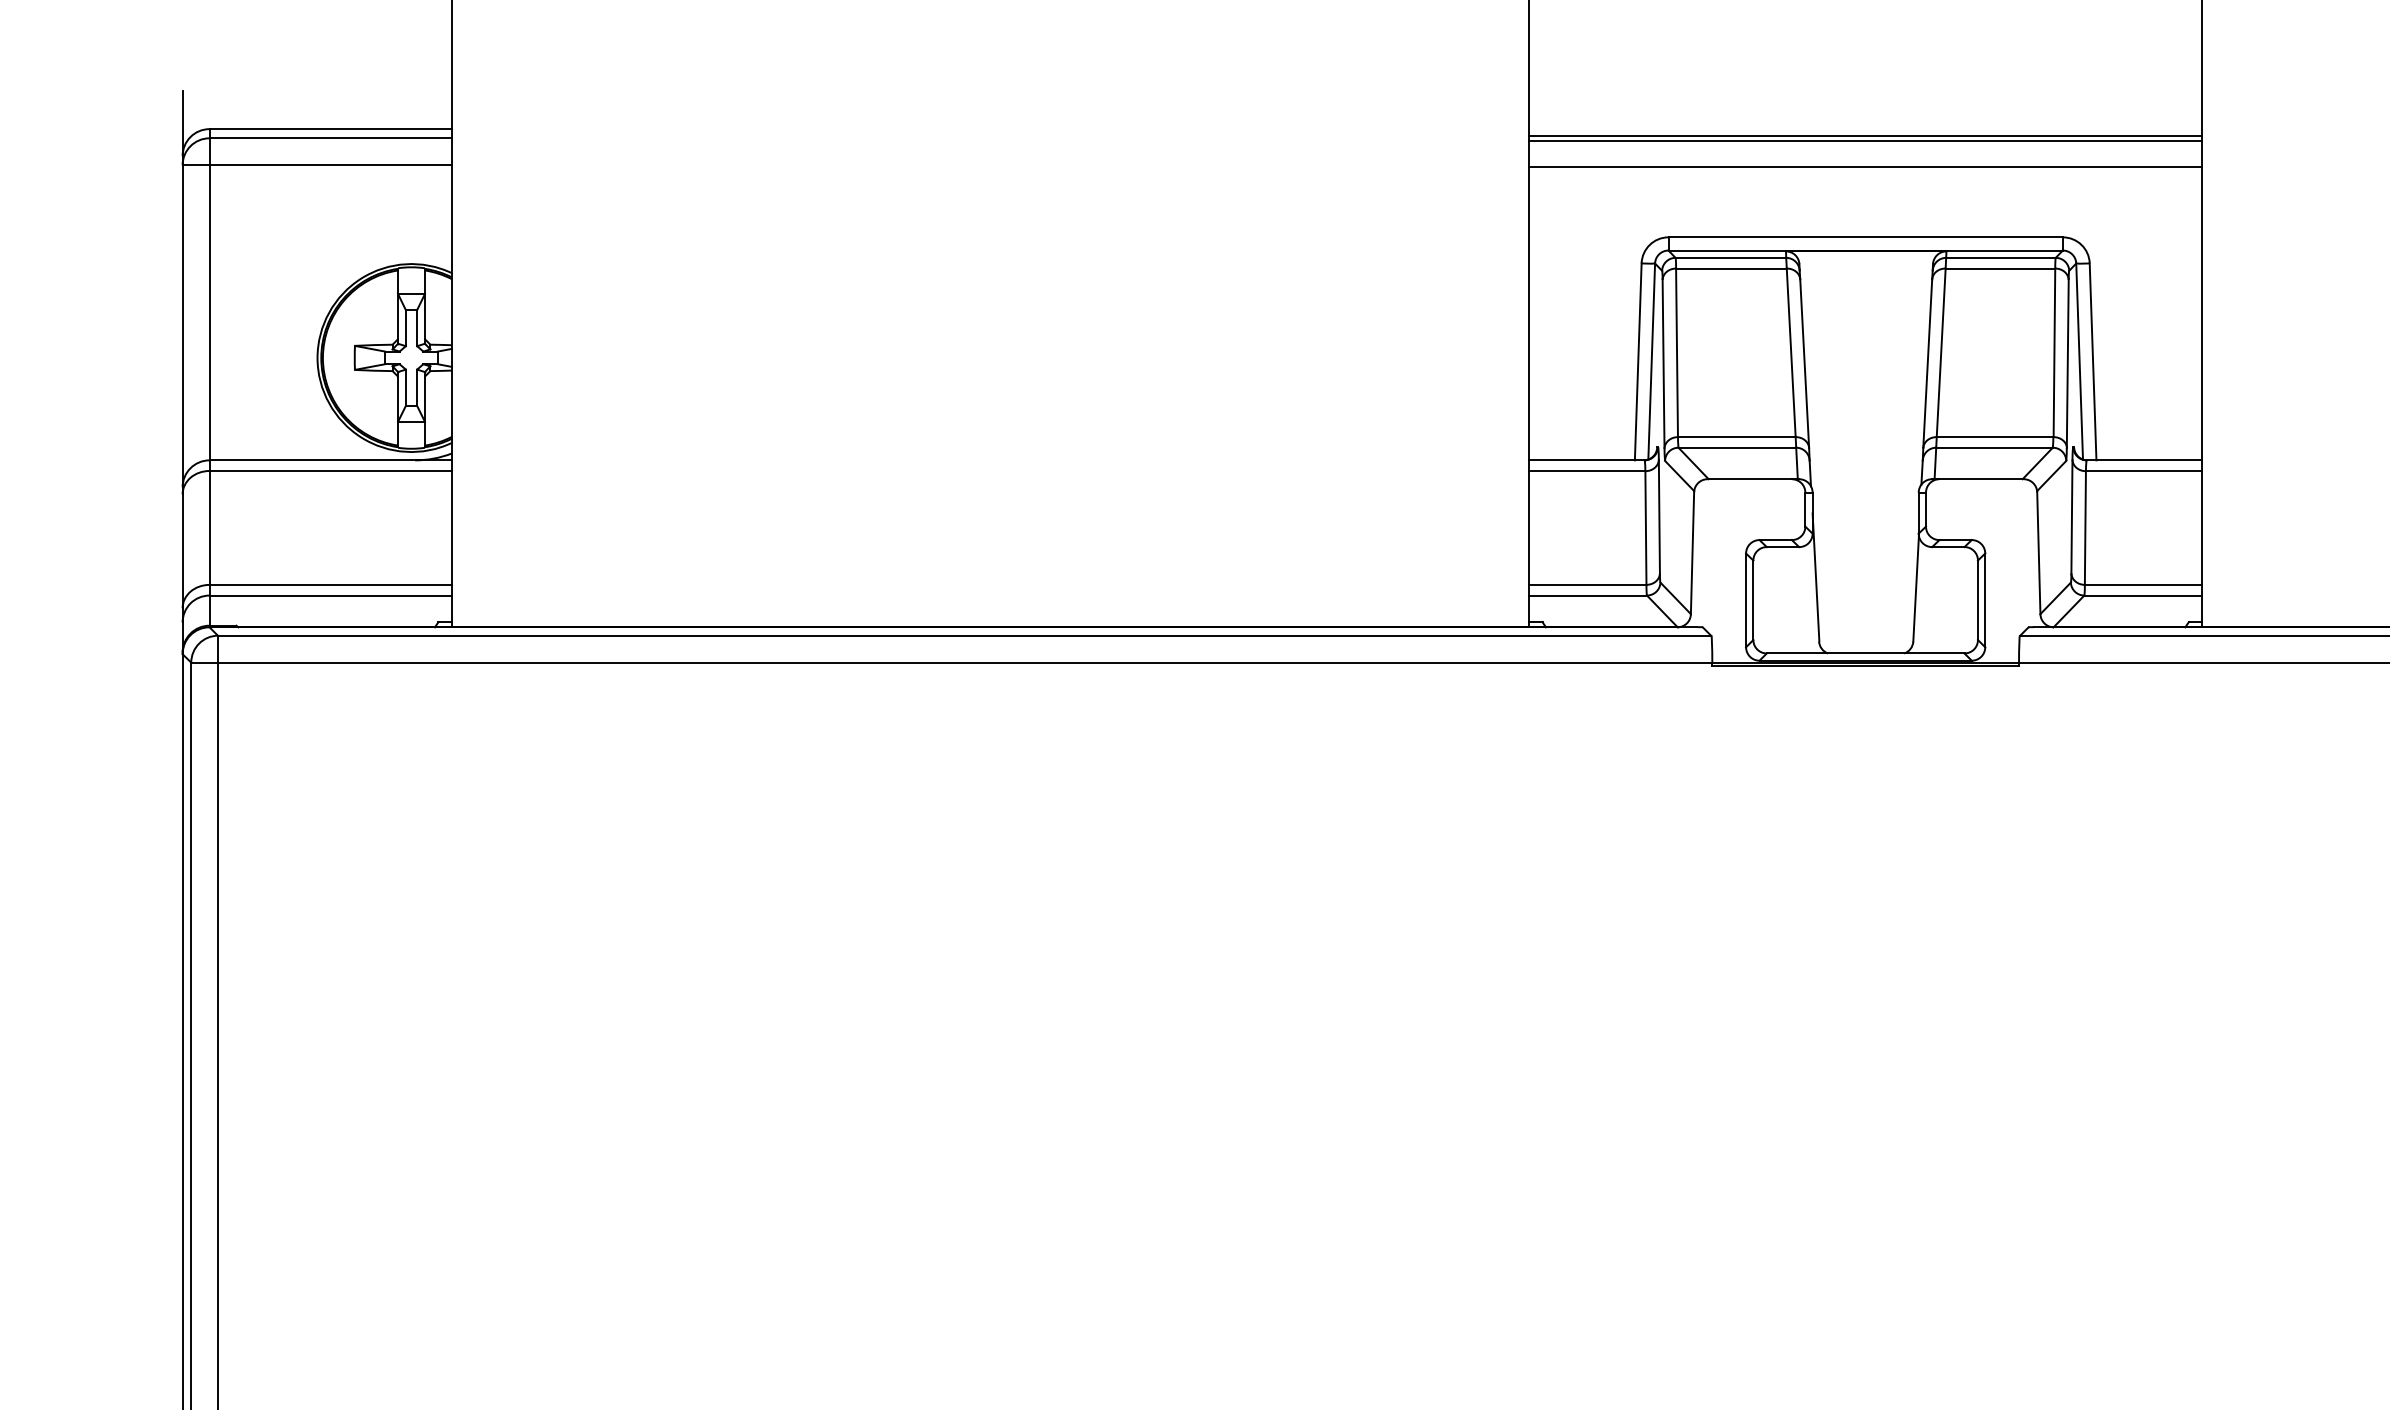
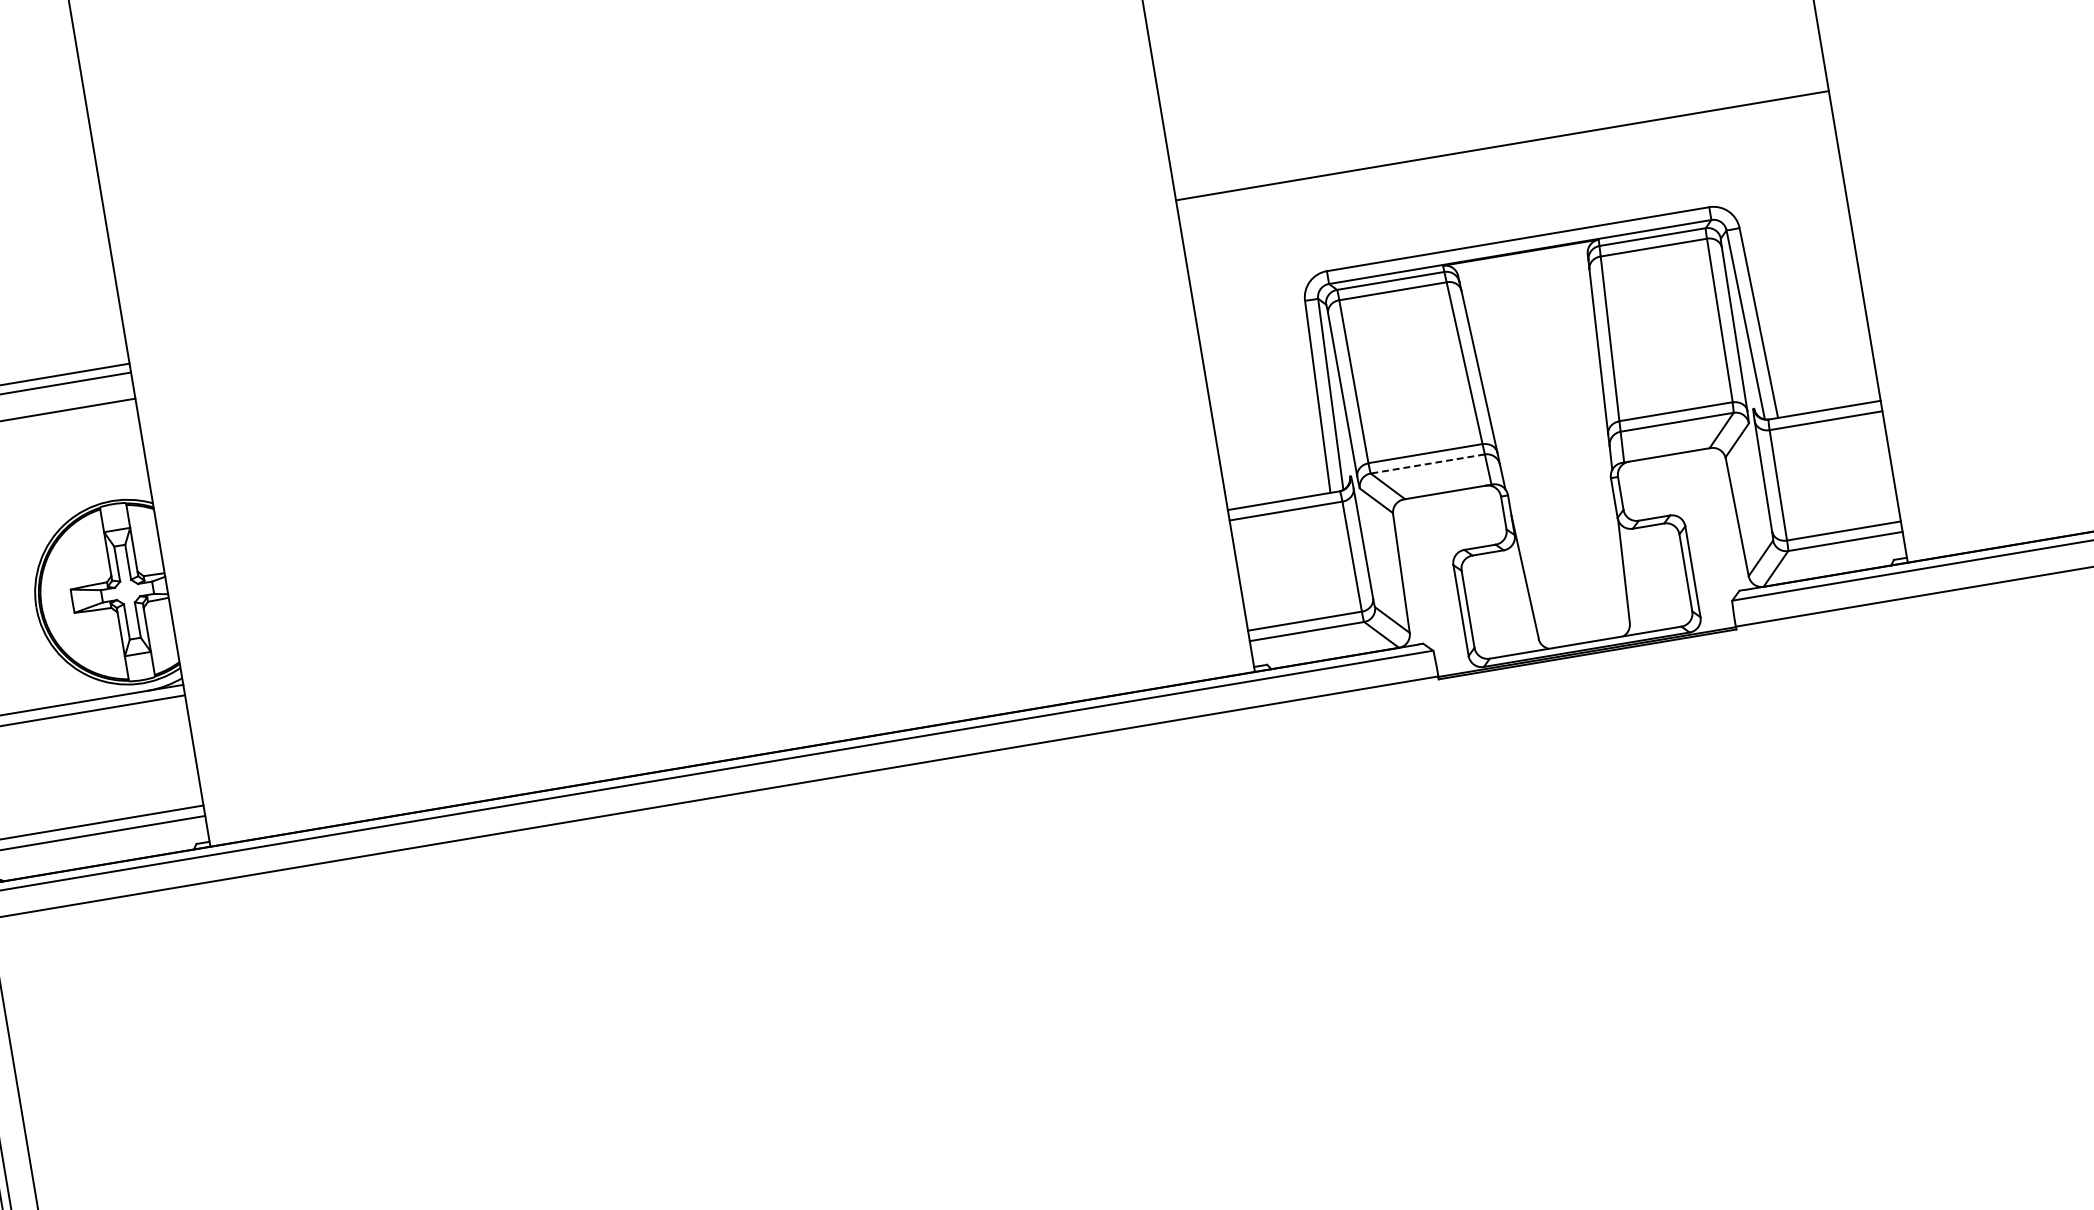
line: (1865, 135) -> (1501, 140), removed
line: (1865, 167) -> (1506, 171), removed
line: (1737, 447) -> (1427, 463), solid -> dashed

